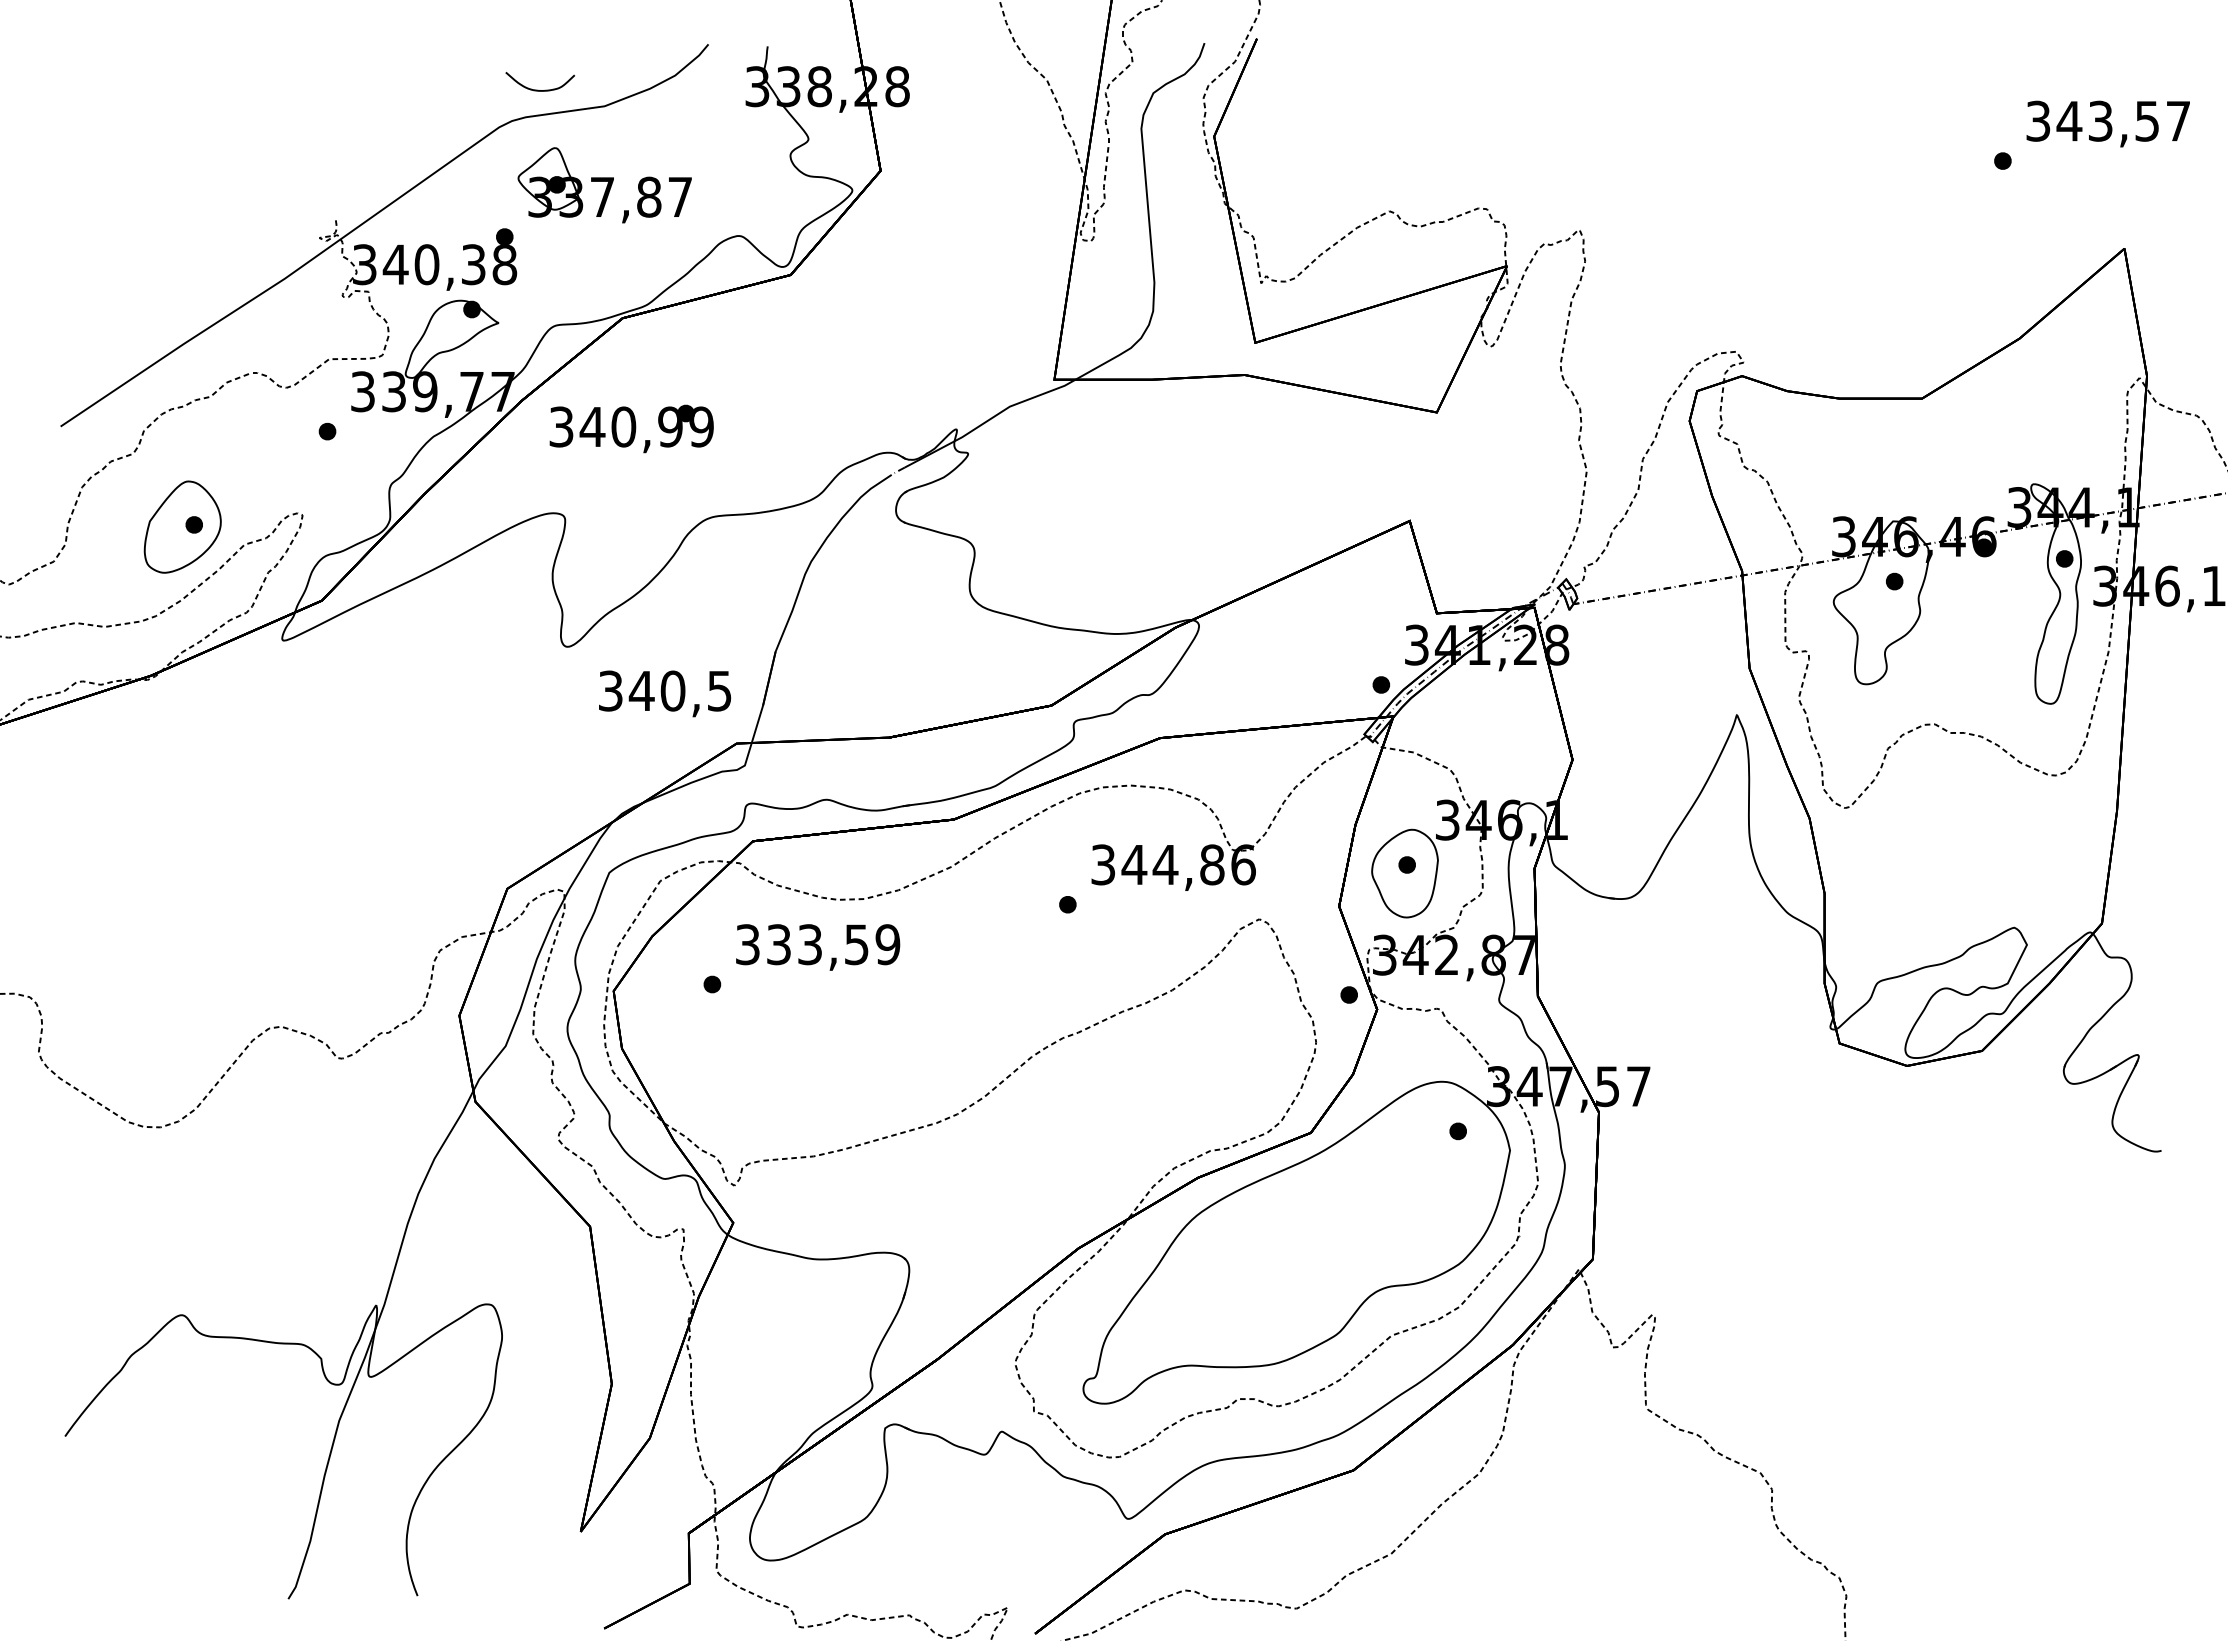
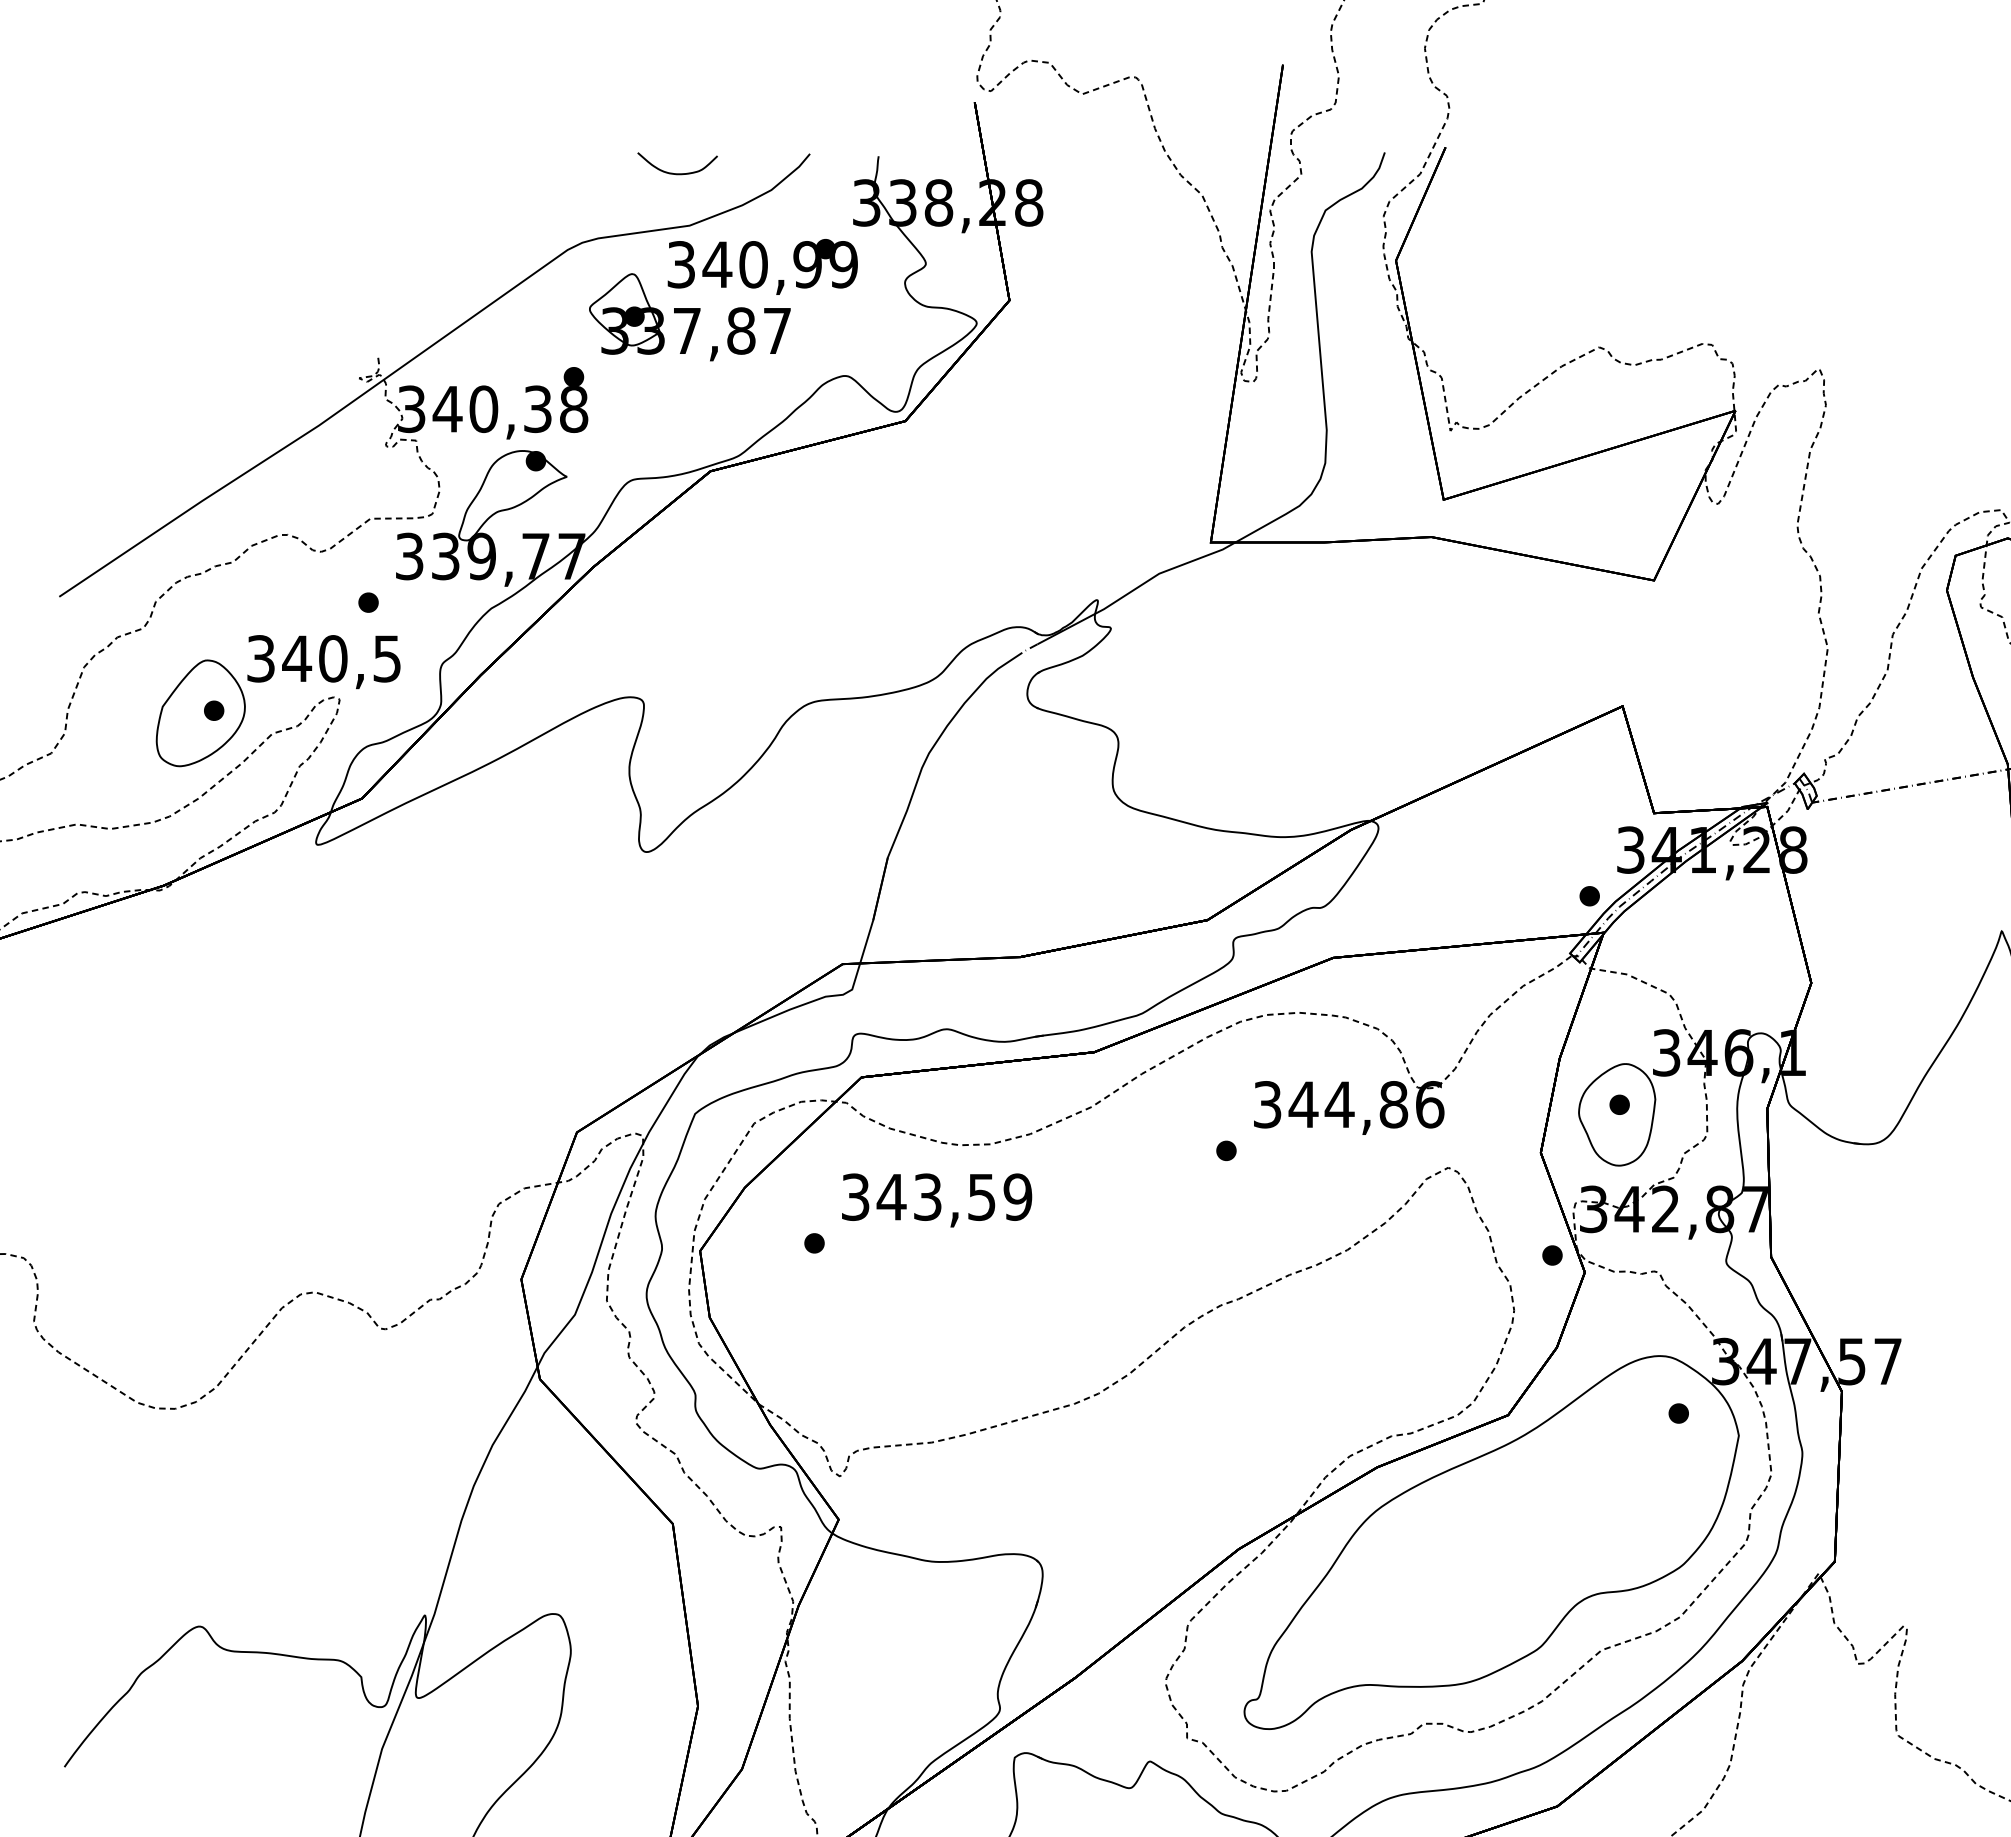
curve: (538, 89) -> (675, 172), moved
text: (631, 428) -> (762, 266), moved
text: (665, 693) -> (324, 661), moved
text: (778, 944) -> (891, 1196), 333,59 -> 343,59

